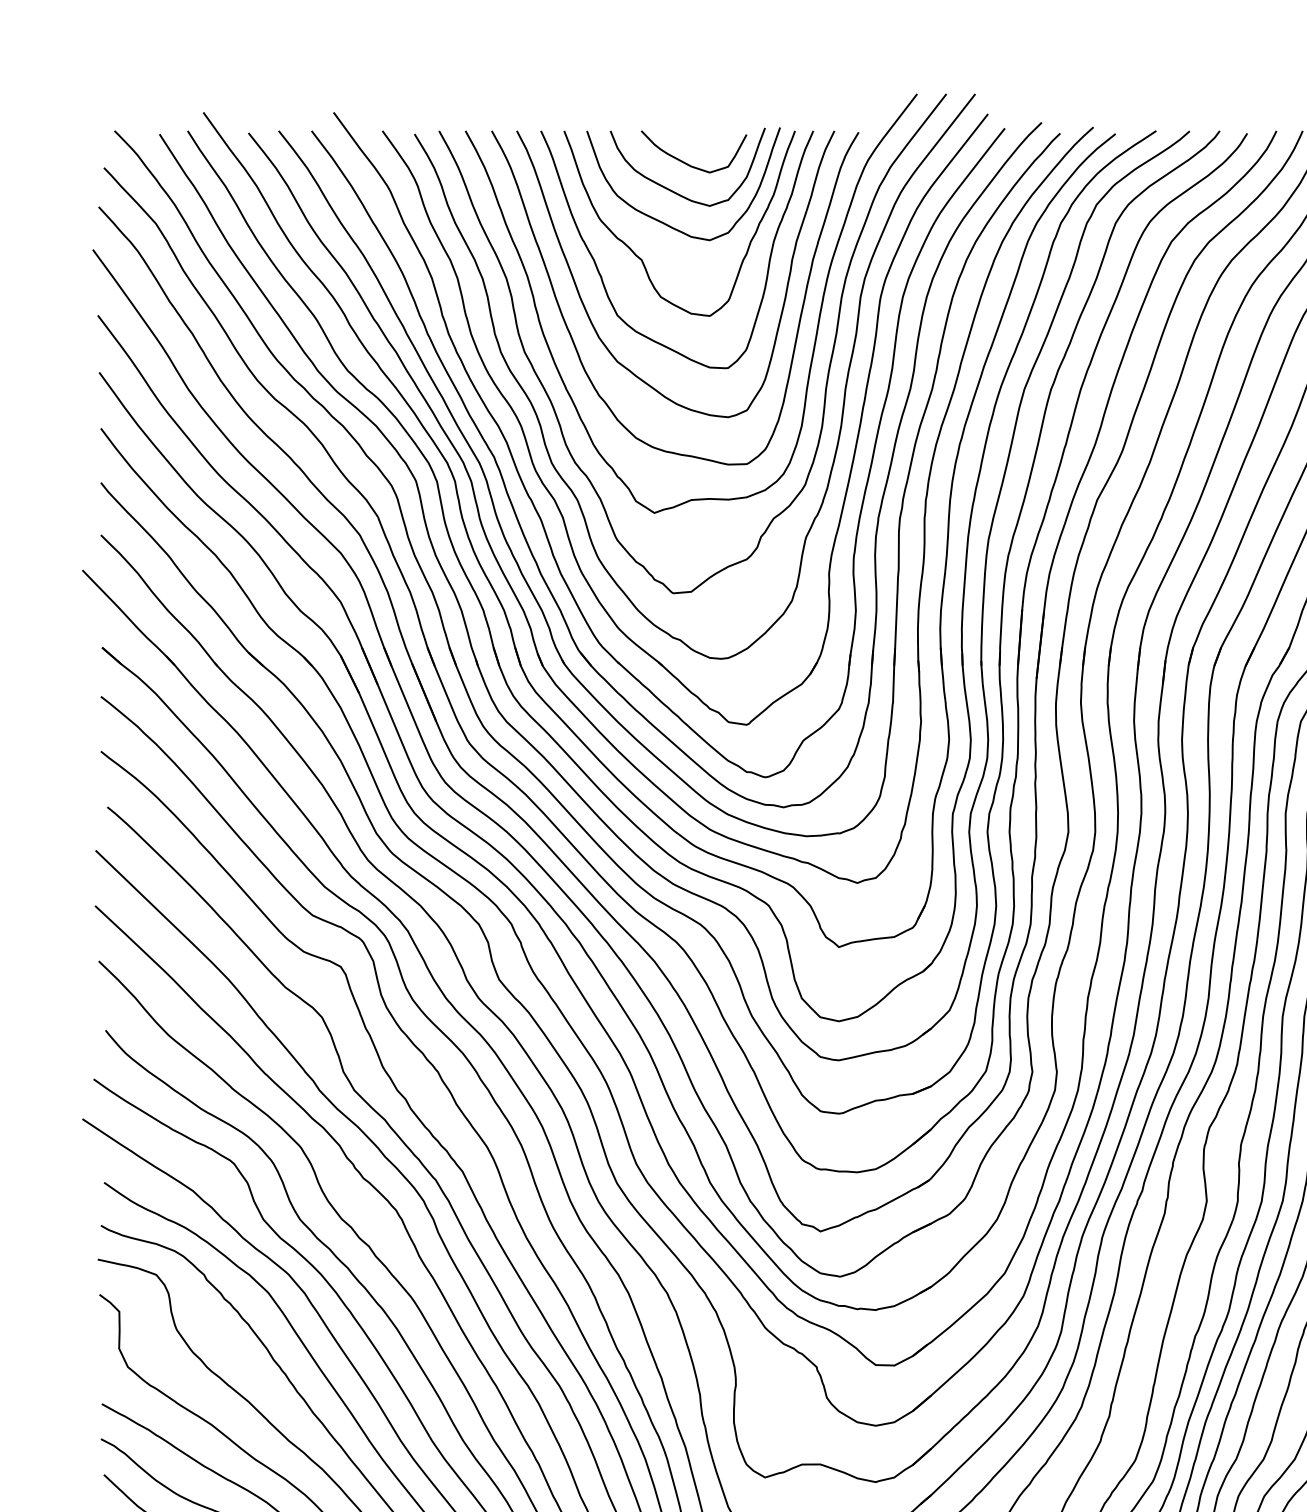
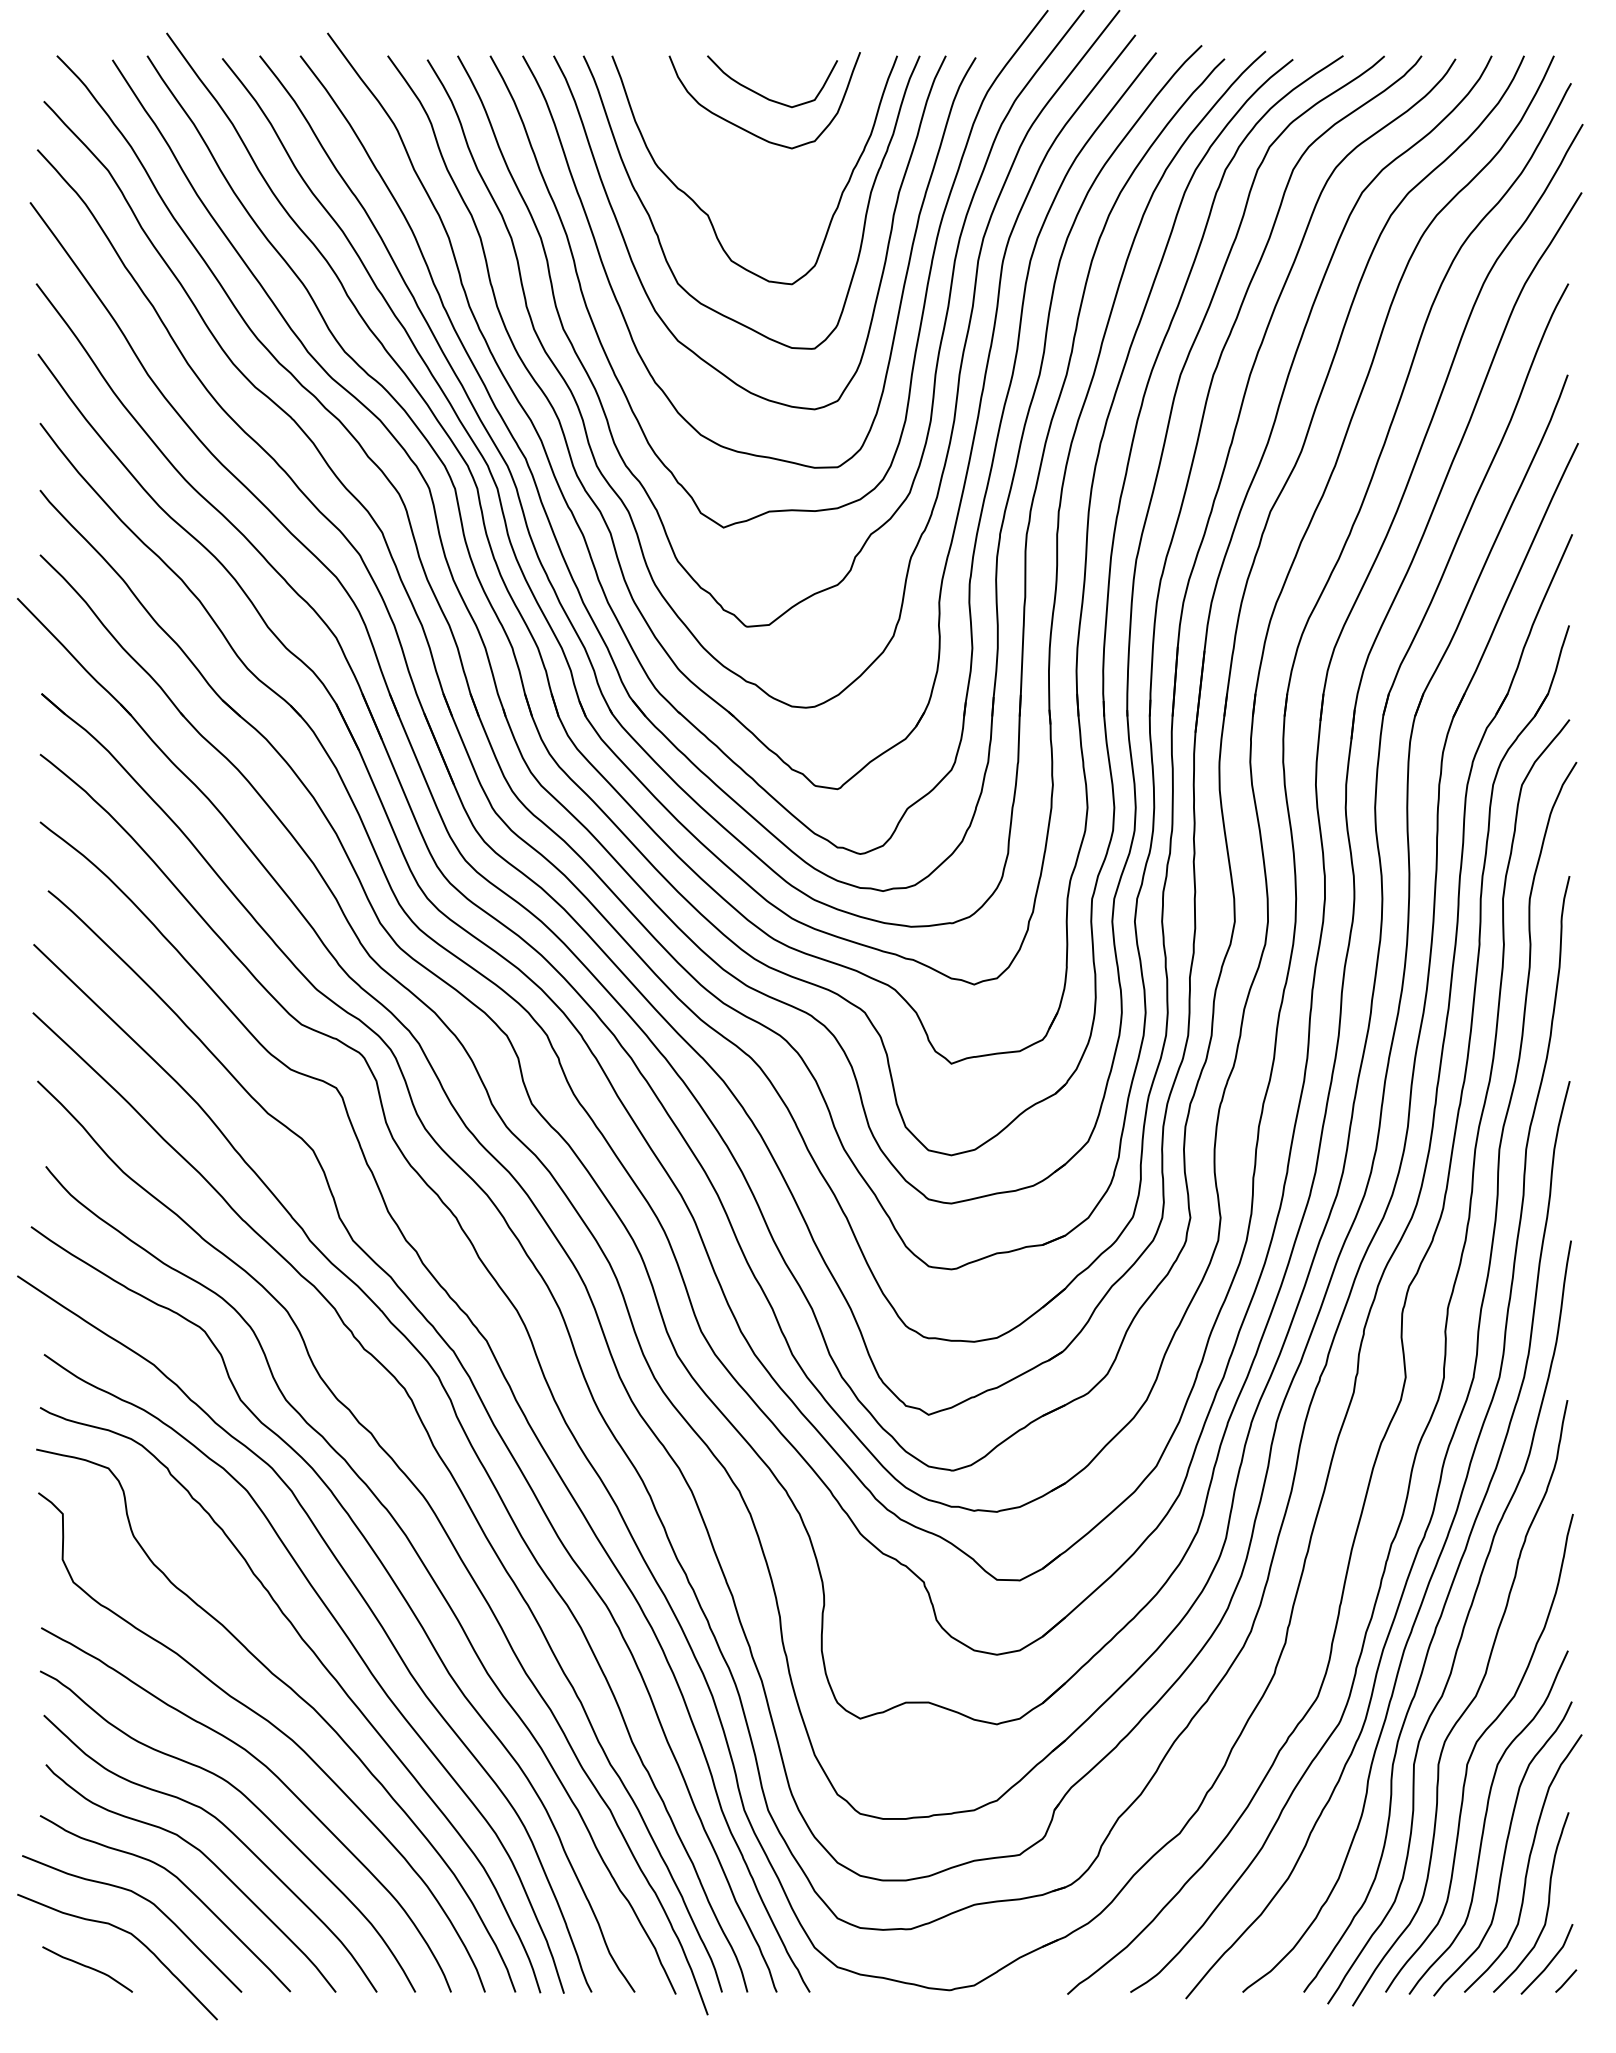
curve: (664, 222) -> (736, 169), removed

